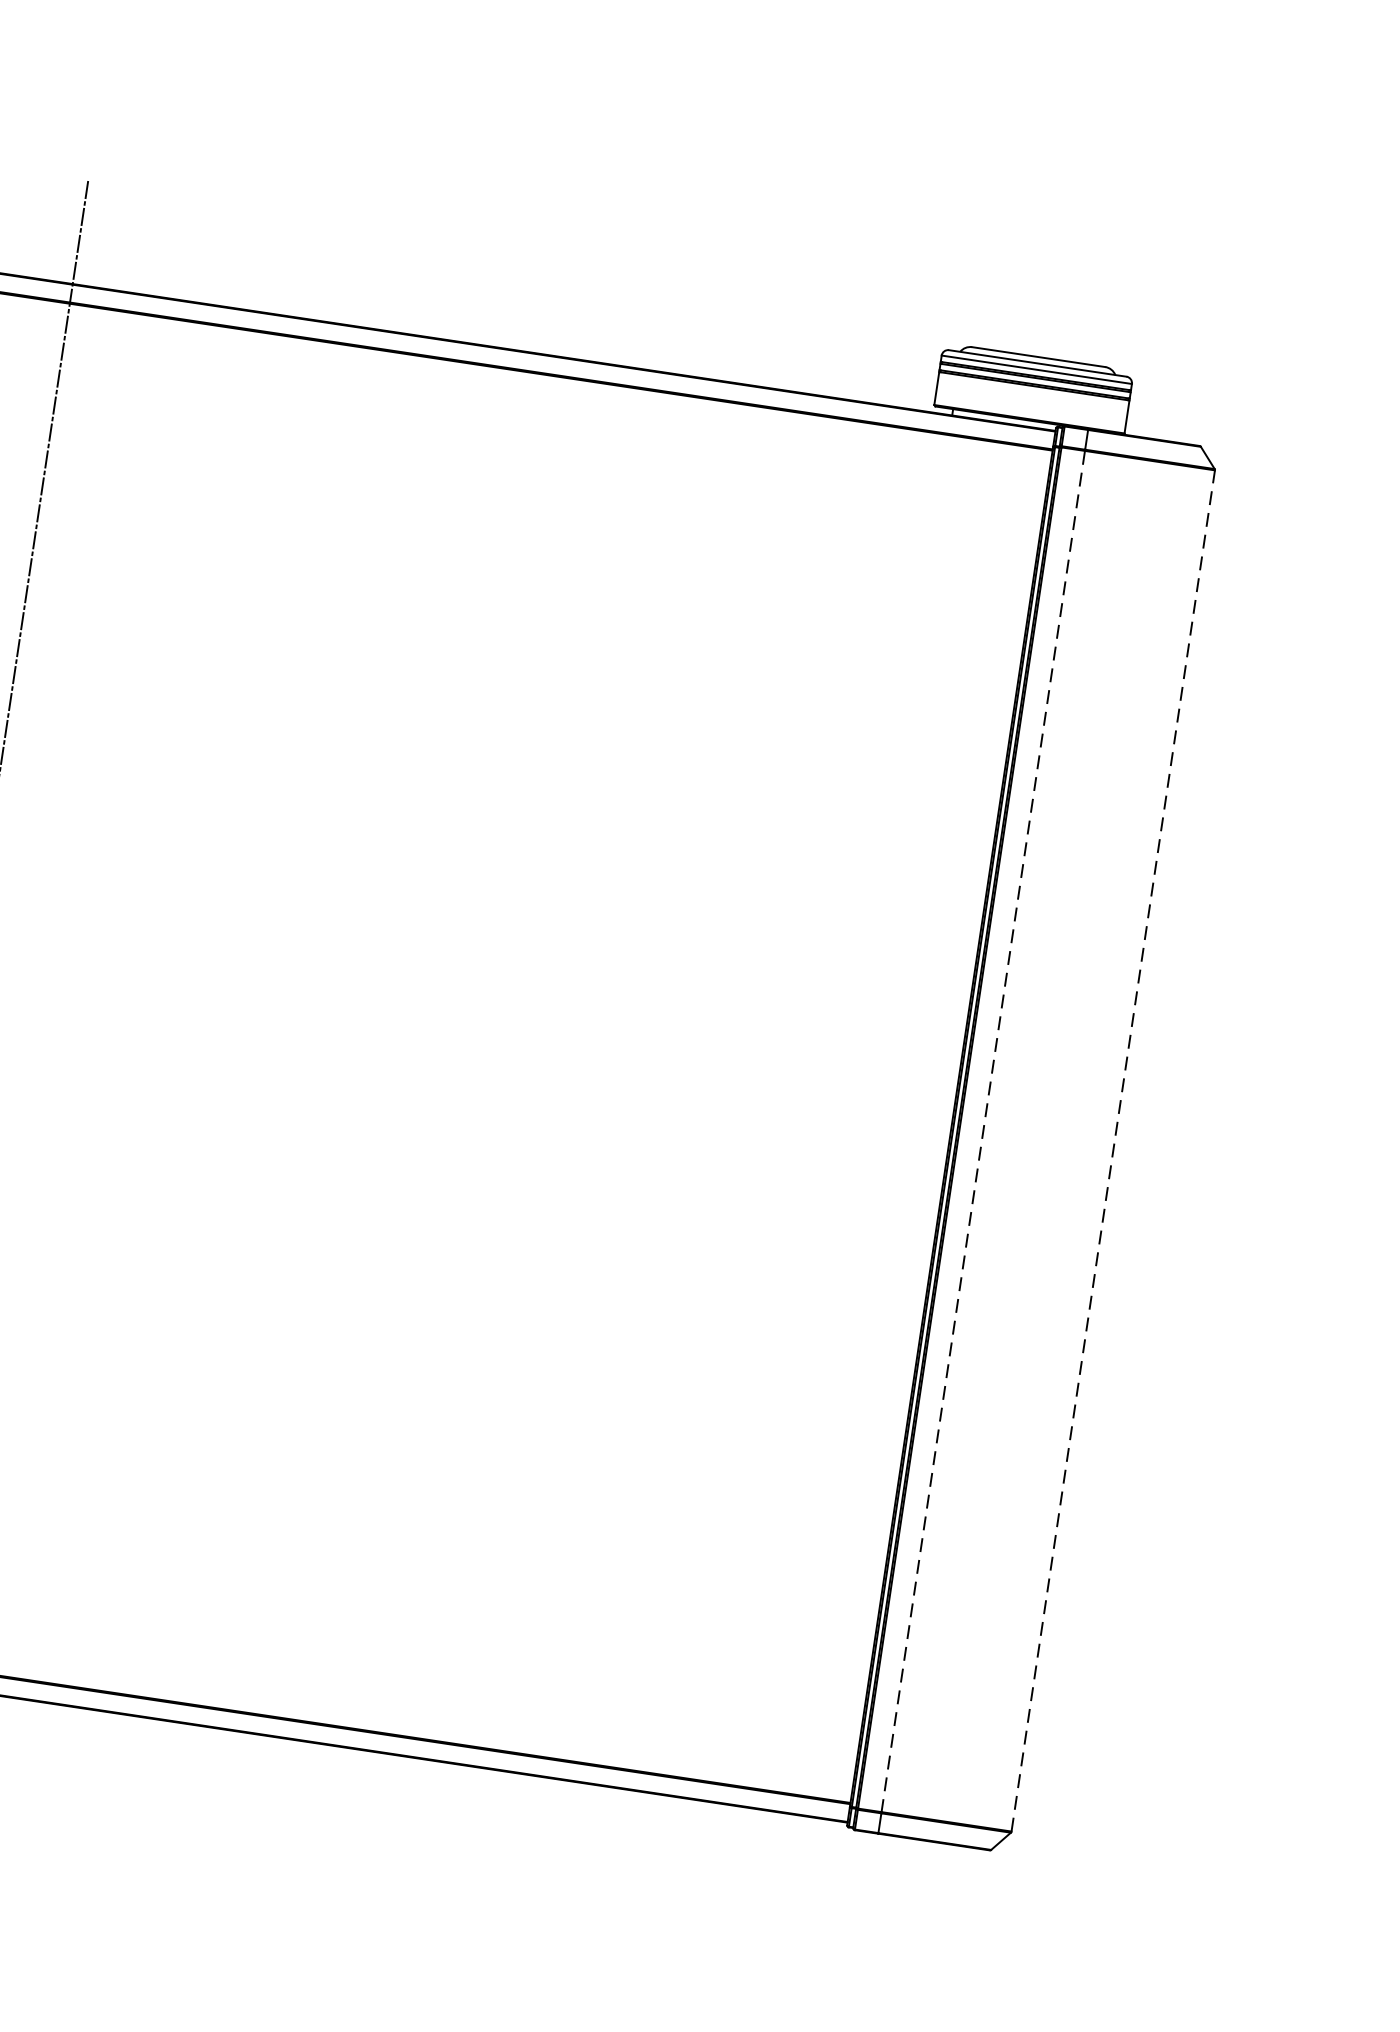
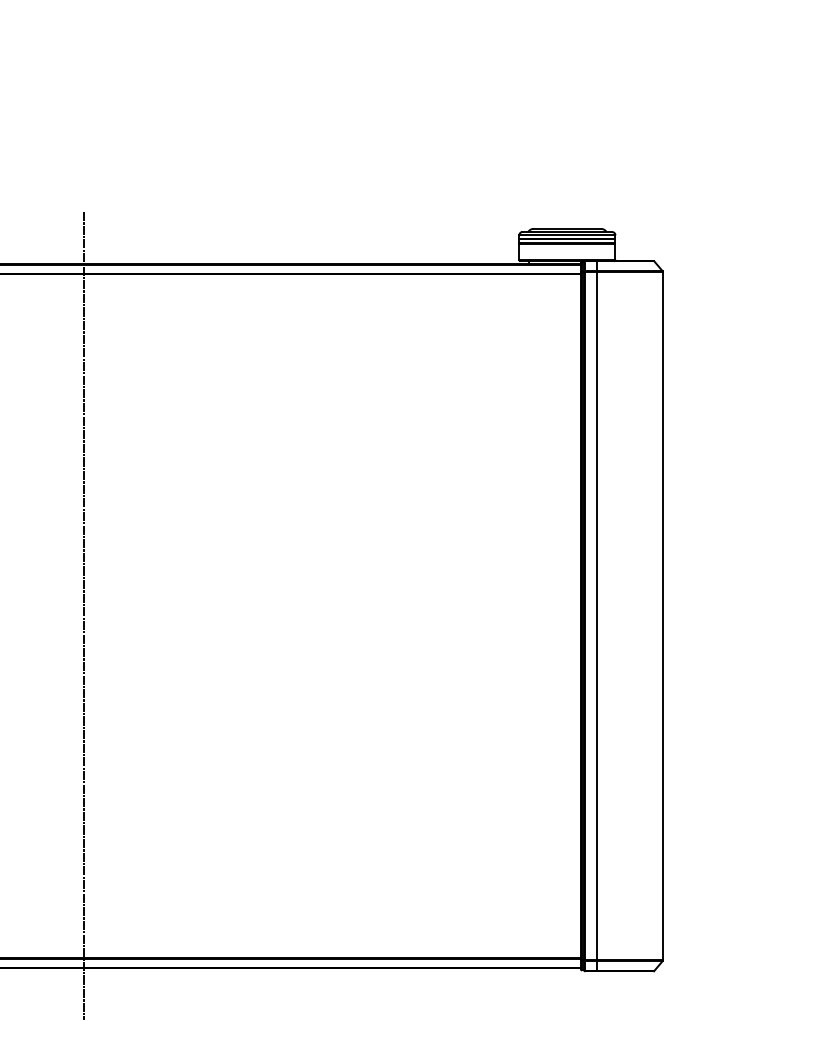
line: (983, 1132) -> (597, 616), dashed -> solid
line: (1112, 1149) -> (662, 615), dashed -> solid

